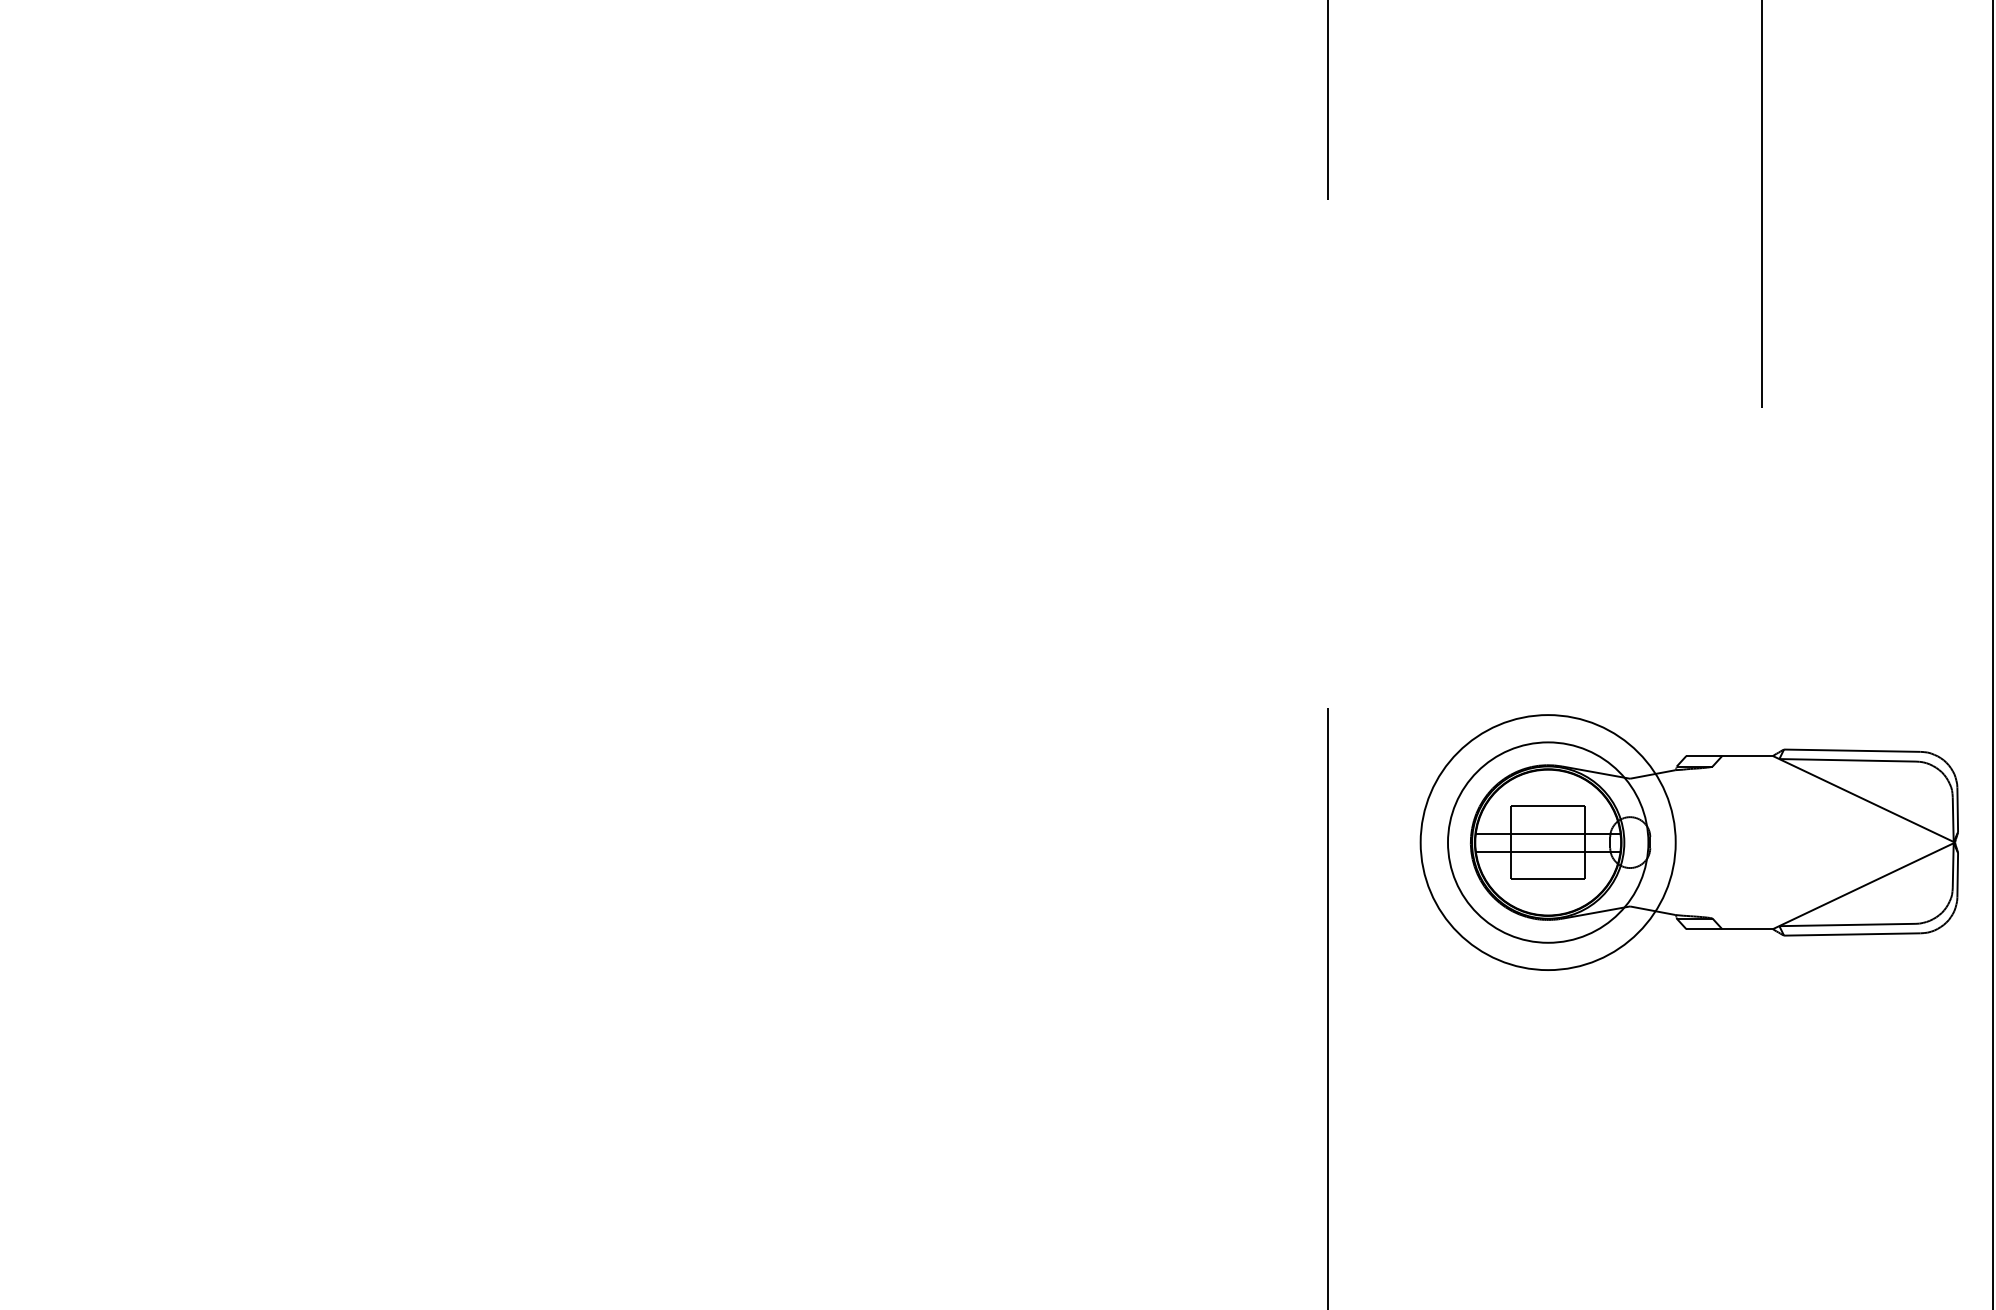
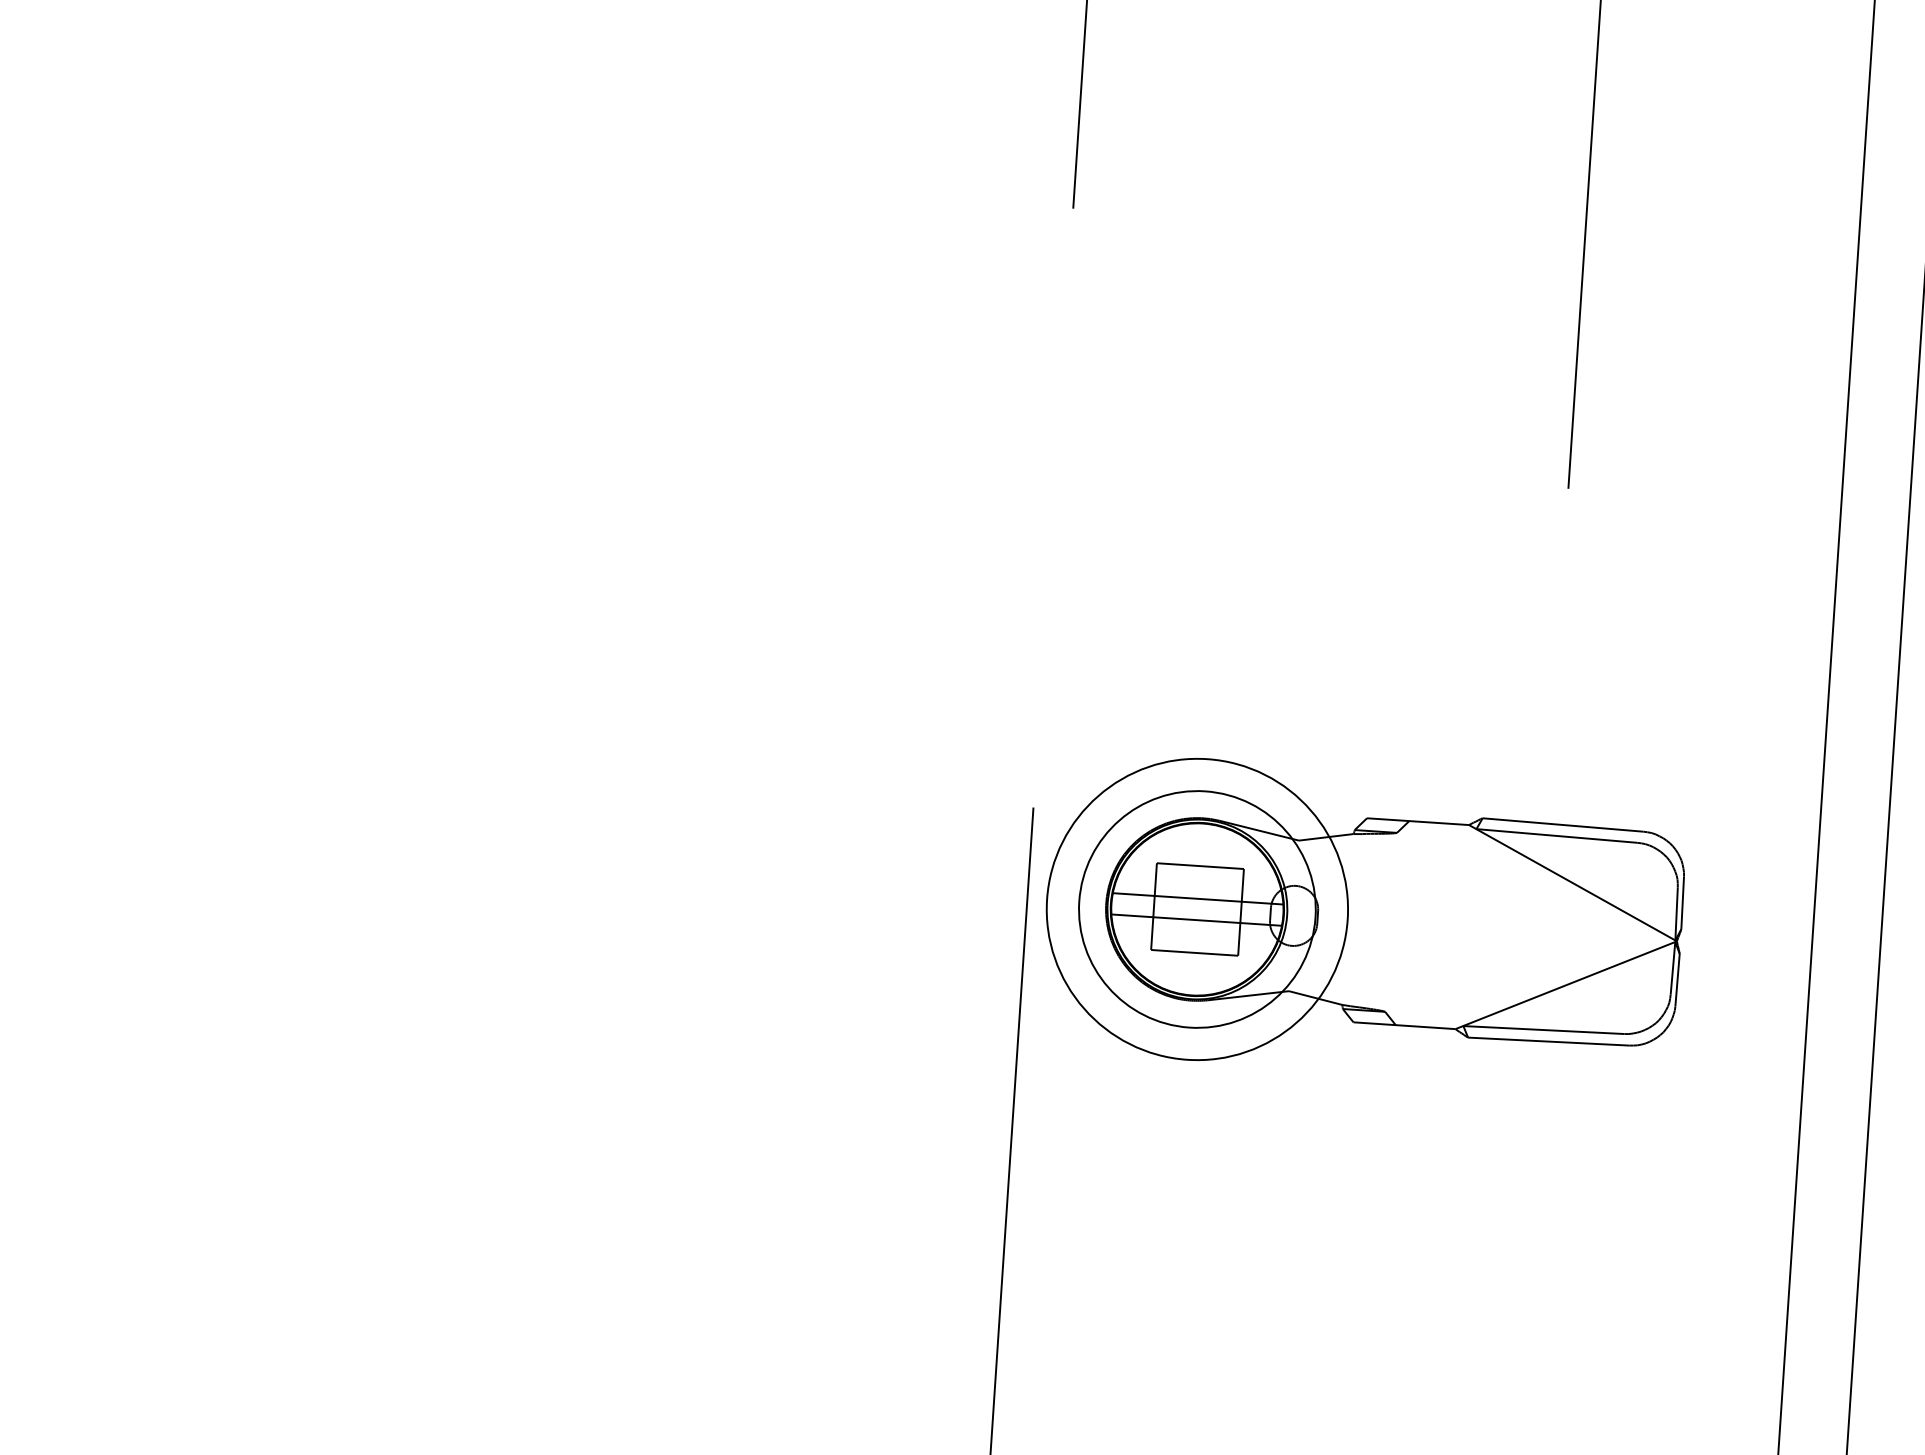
part: (1688, 842) -> (1362, 920), moved

